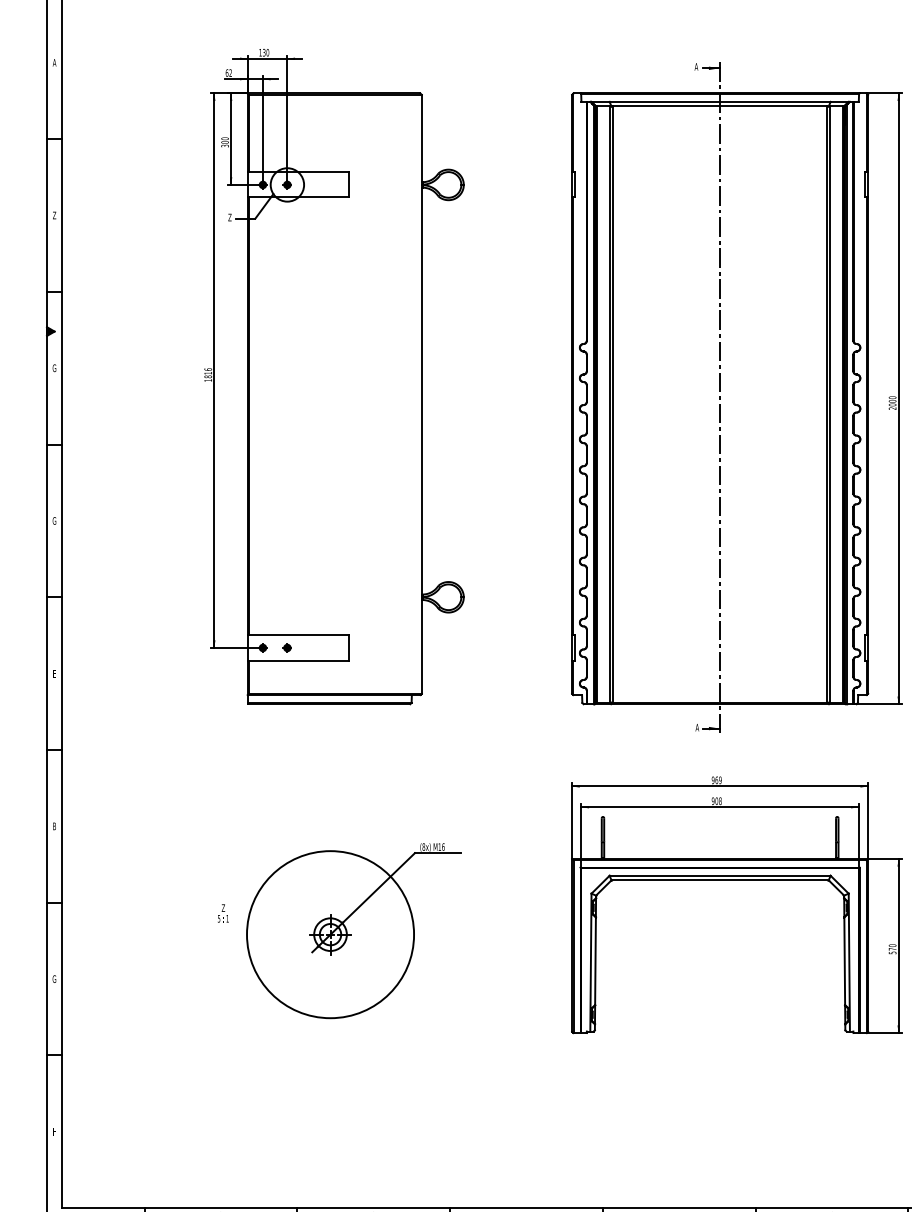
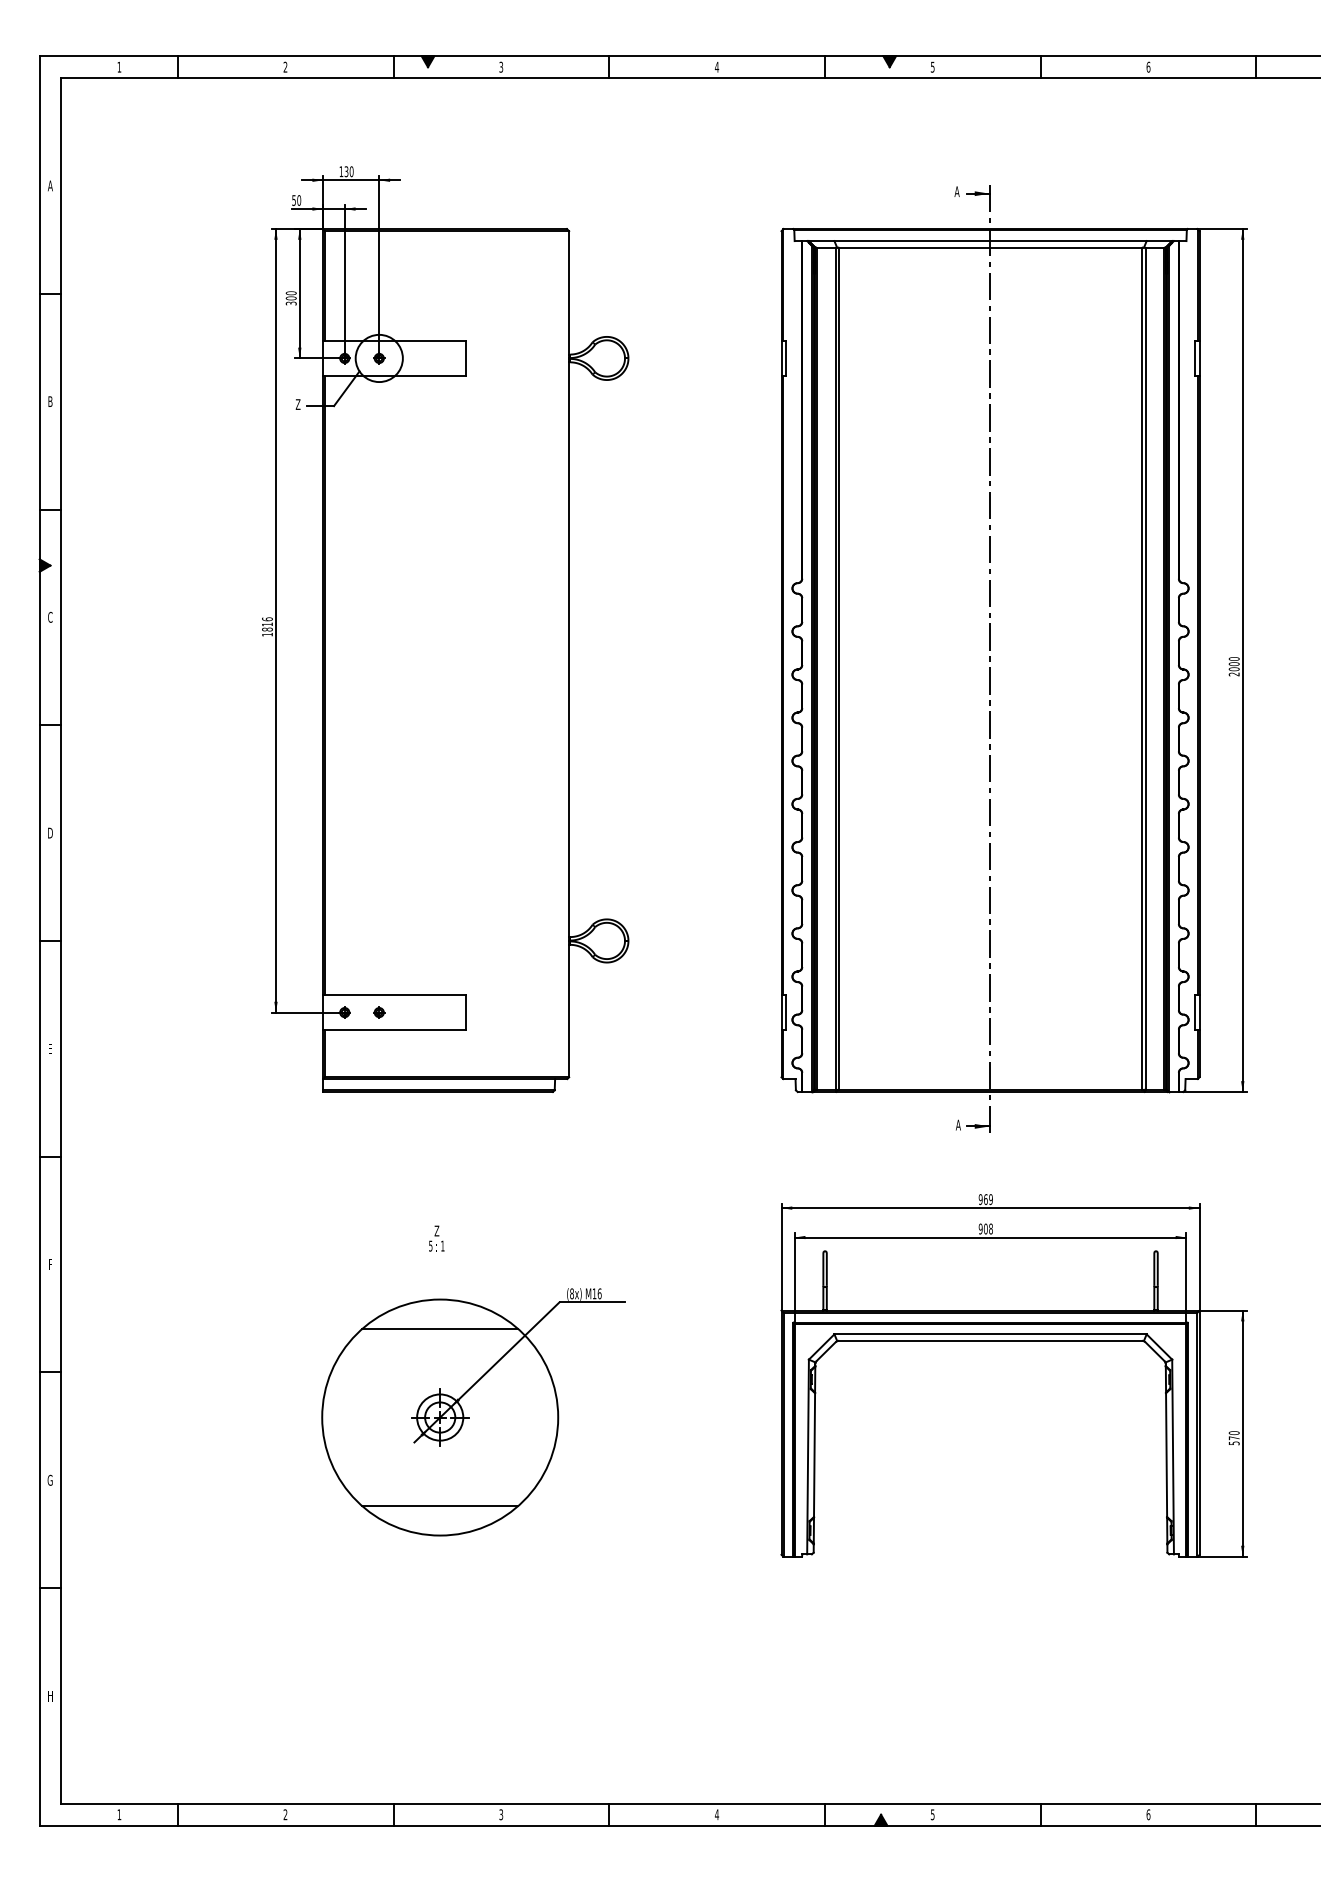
text: (228, 73) -> (296, 200), 62 -> 50
text: (54, 215) -> (50, 401), Z -> B
text: (53, 368) -> (49, 617), G -> C
text: (53, 520) -> (49, 832), G -> D
text: (54, 826) -> (50, 1264), B -> F
line: (330, 872) -> (440, 1329), added
text: (223, 913) -> (436, 1238), moved
line: (330, 997) -> (440, 1506), added

